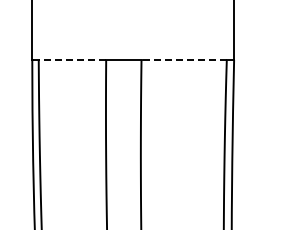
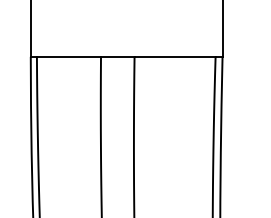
line: (72, 60) -> (69, 57), dashed -> solid
line: (184, 60) -> (175, 57), dashed -> solid

